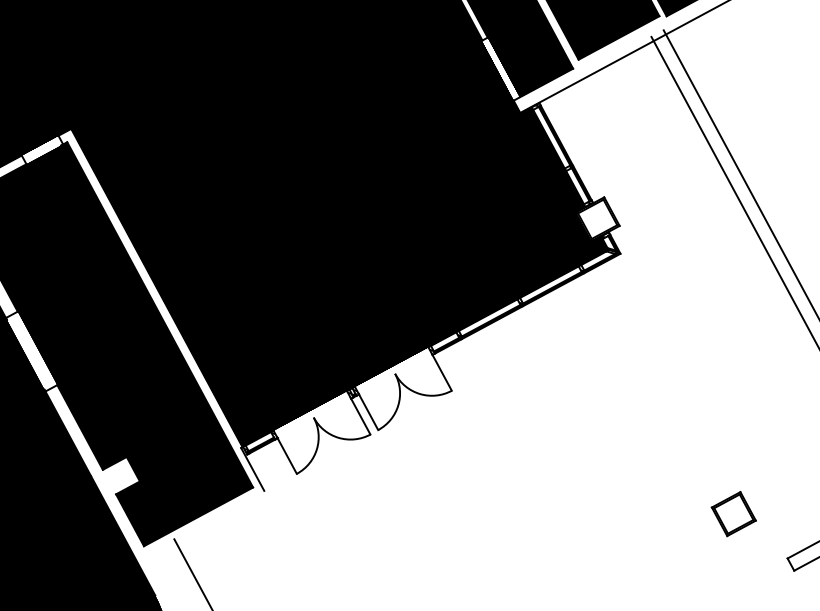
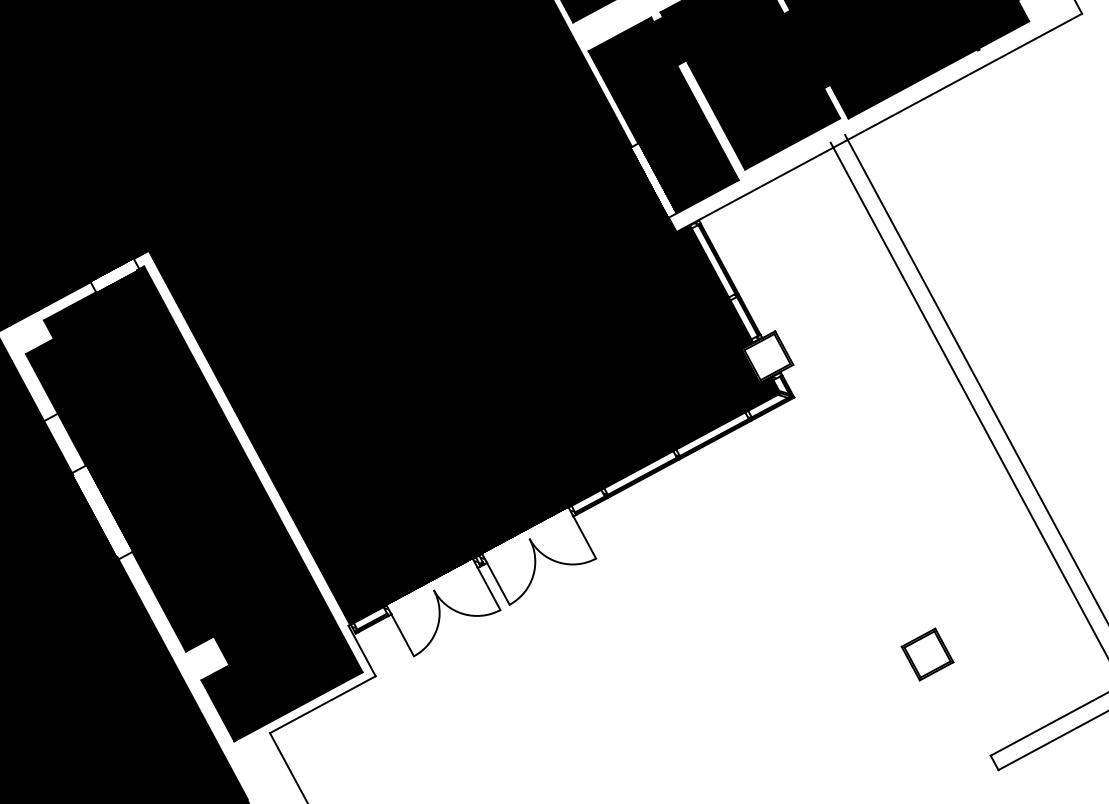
line: (219, 514) -> (322, 704), added
part: (733, 514) -> (927, 654), moved

